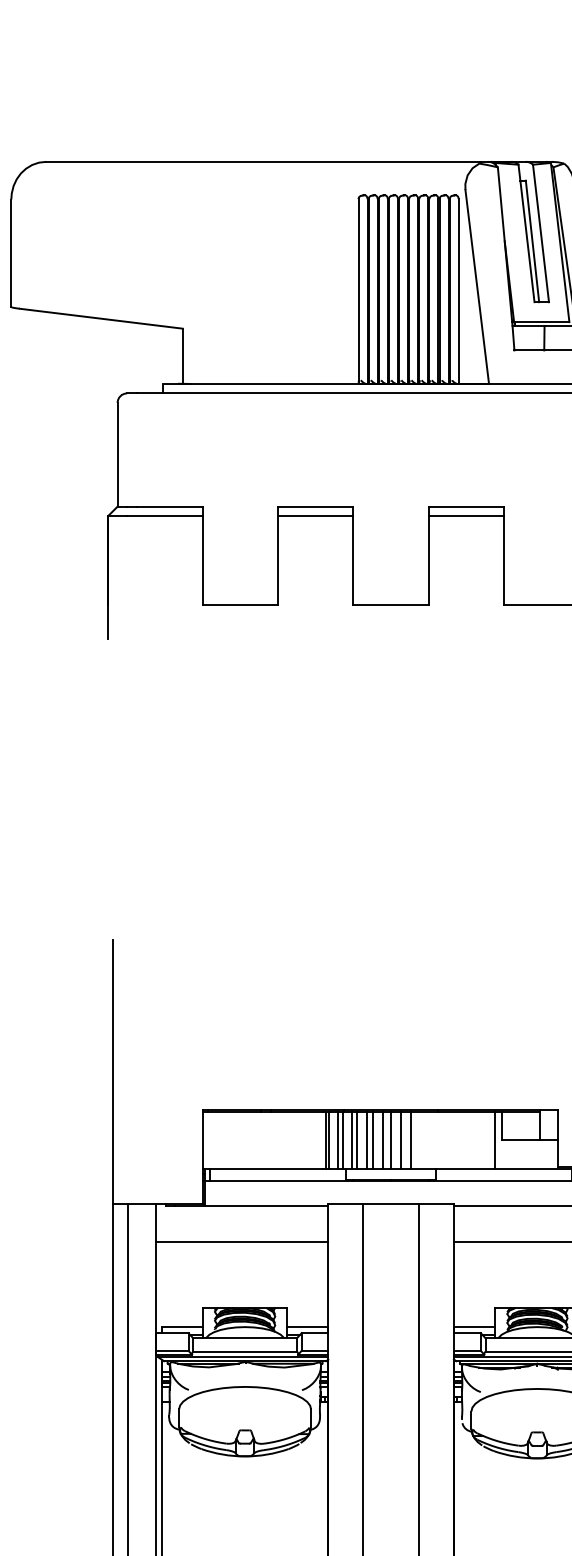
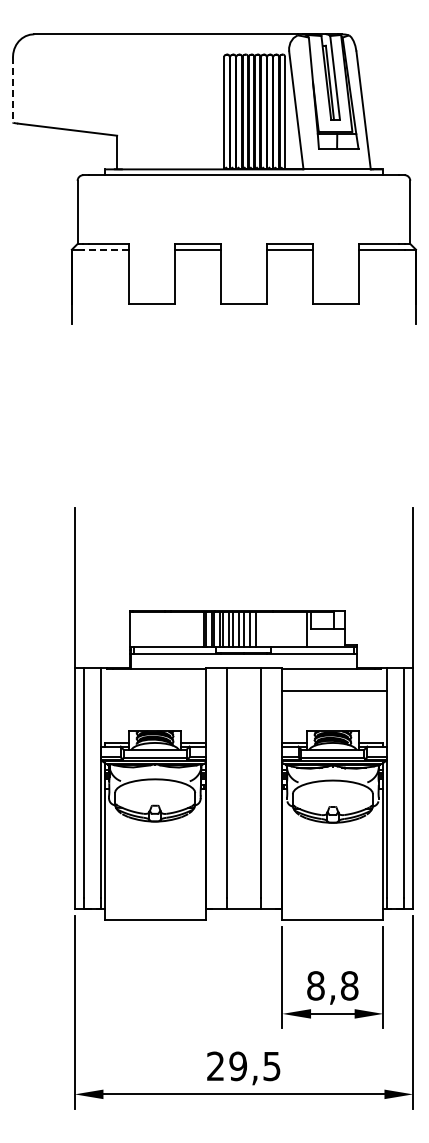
line: (10, 252) -> (12, 89), solid -> dashed
line: (165, 515) -> (106, 249), solid -> dashed
line: (242, 1242) -> (153, 691), removed

